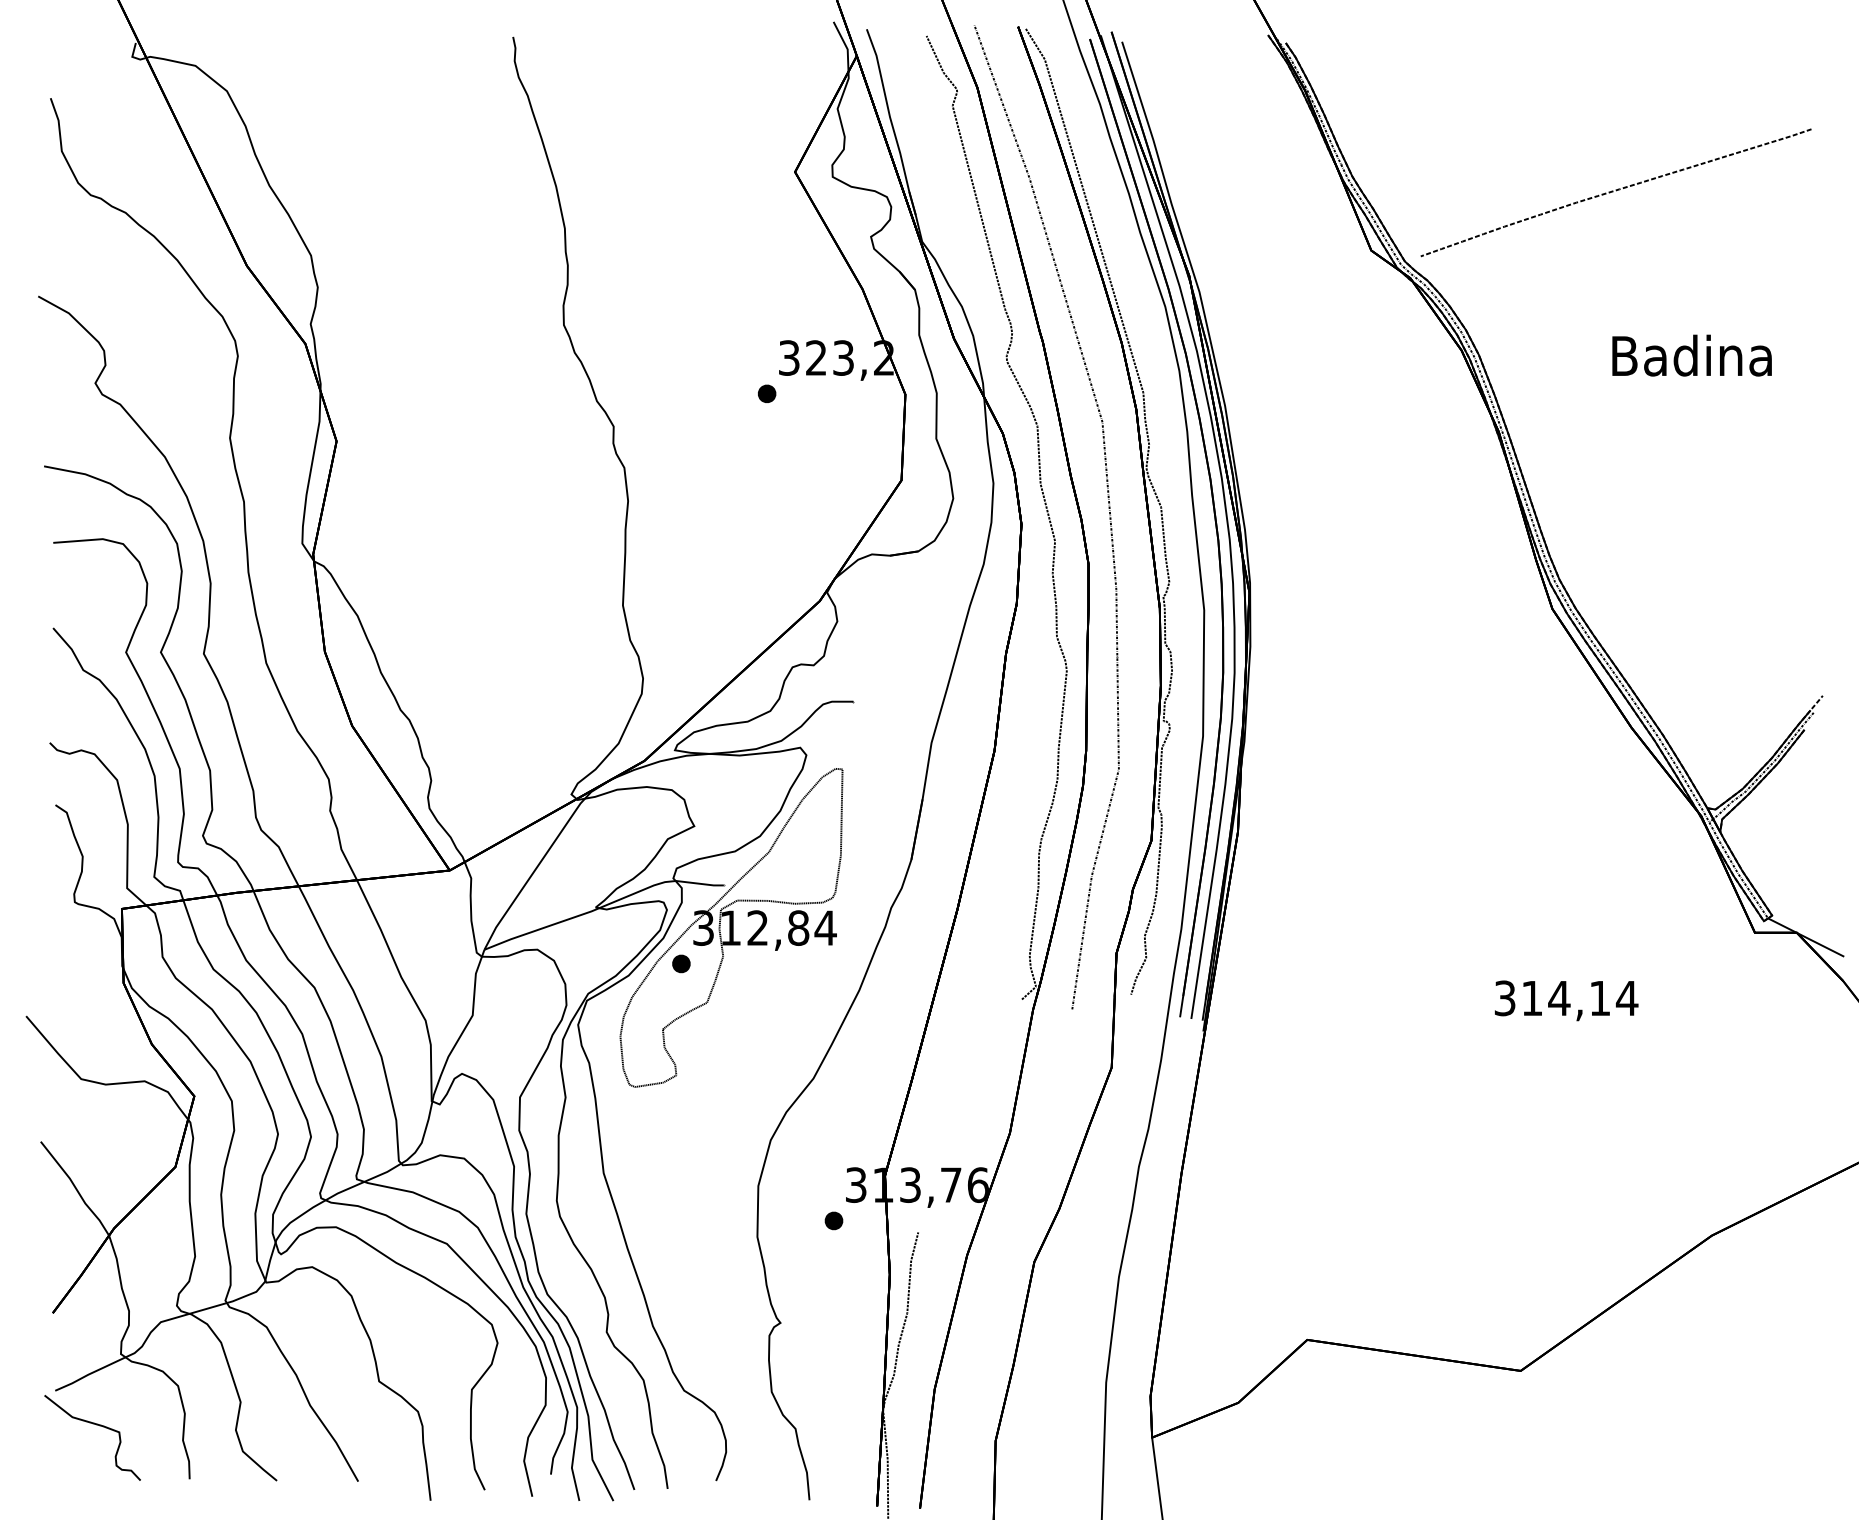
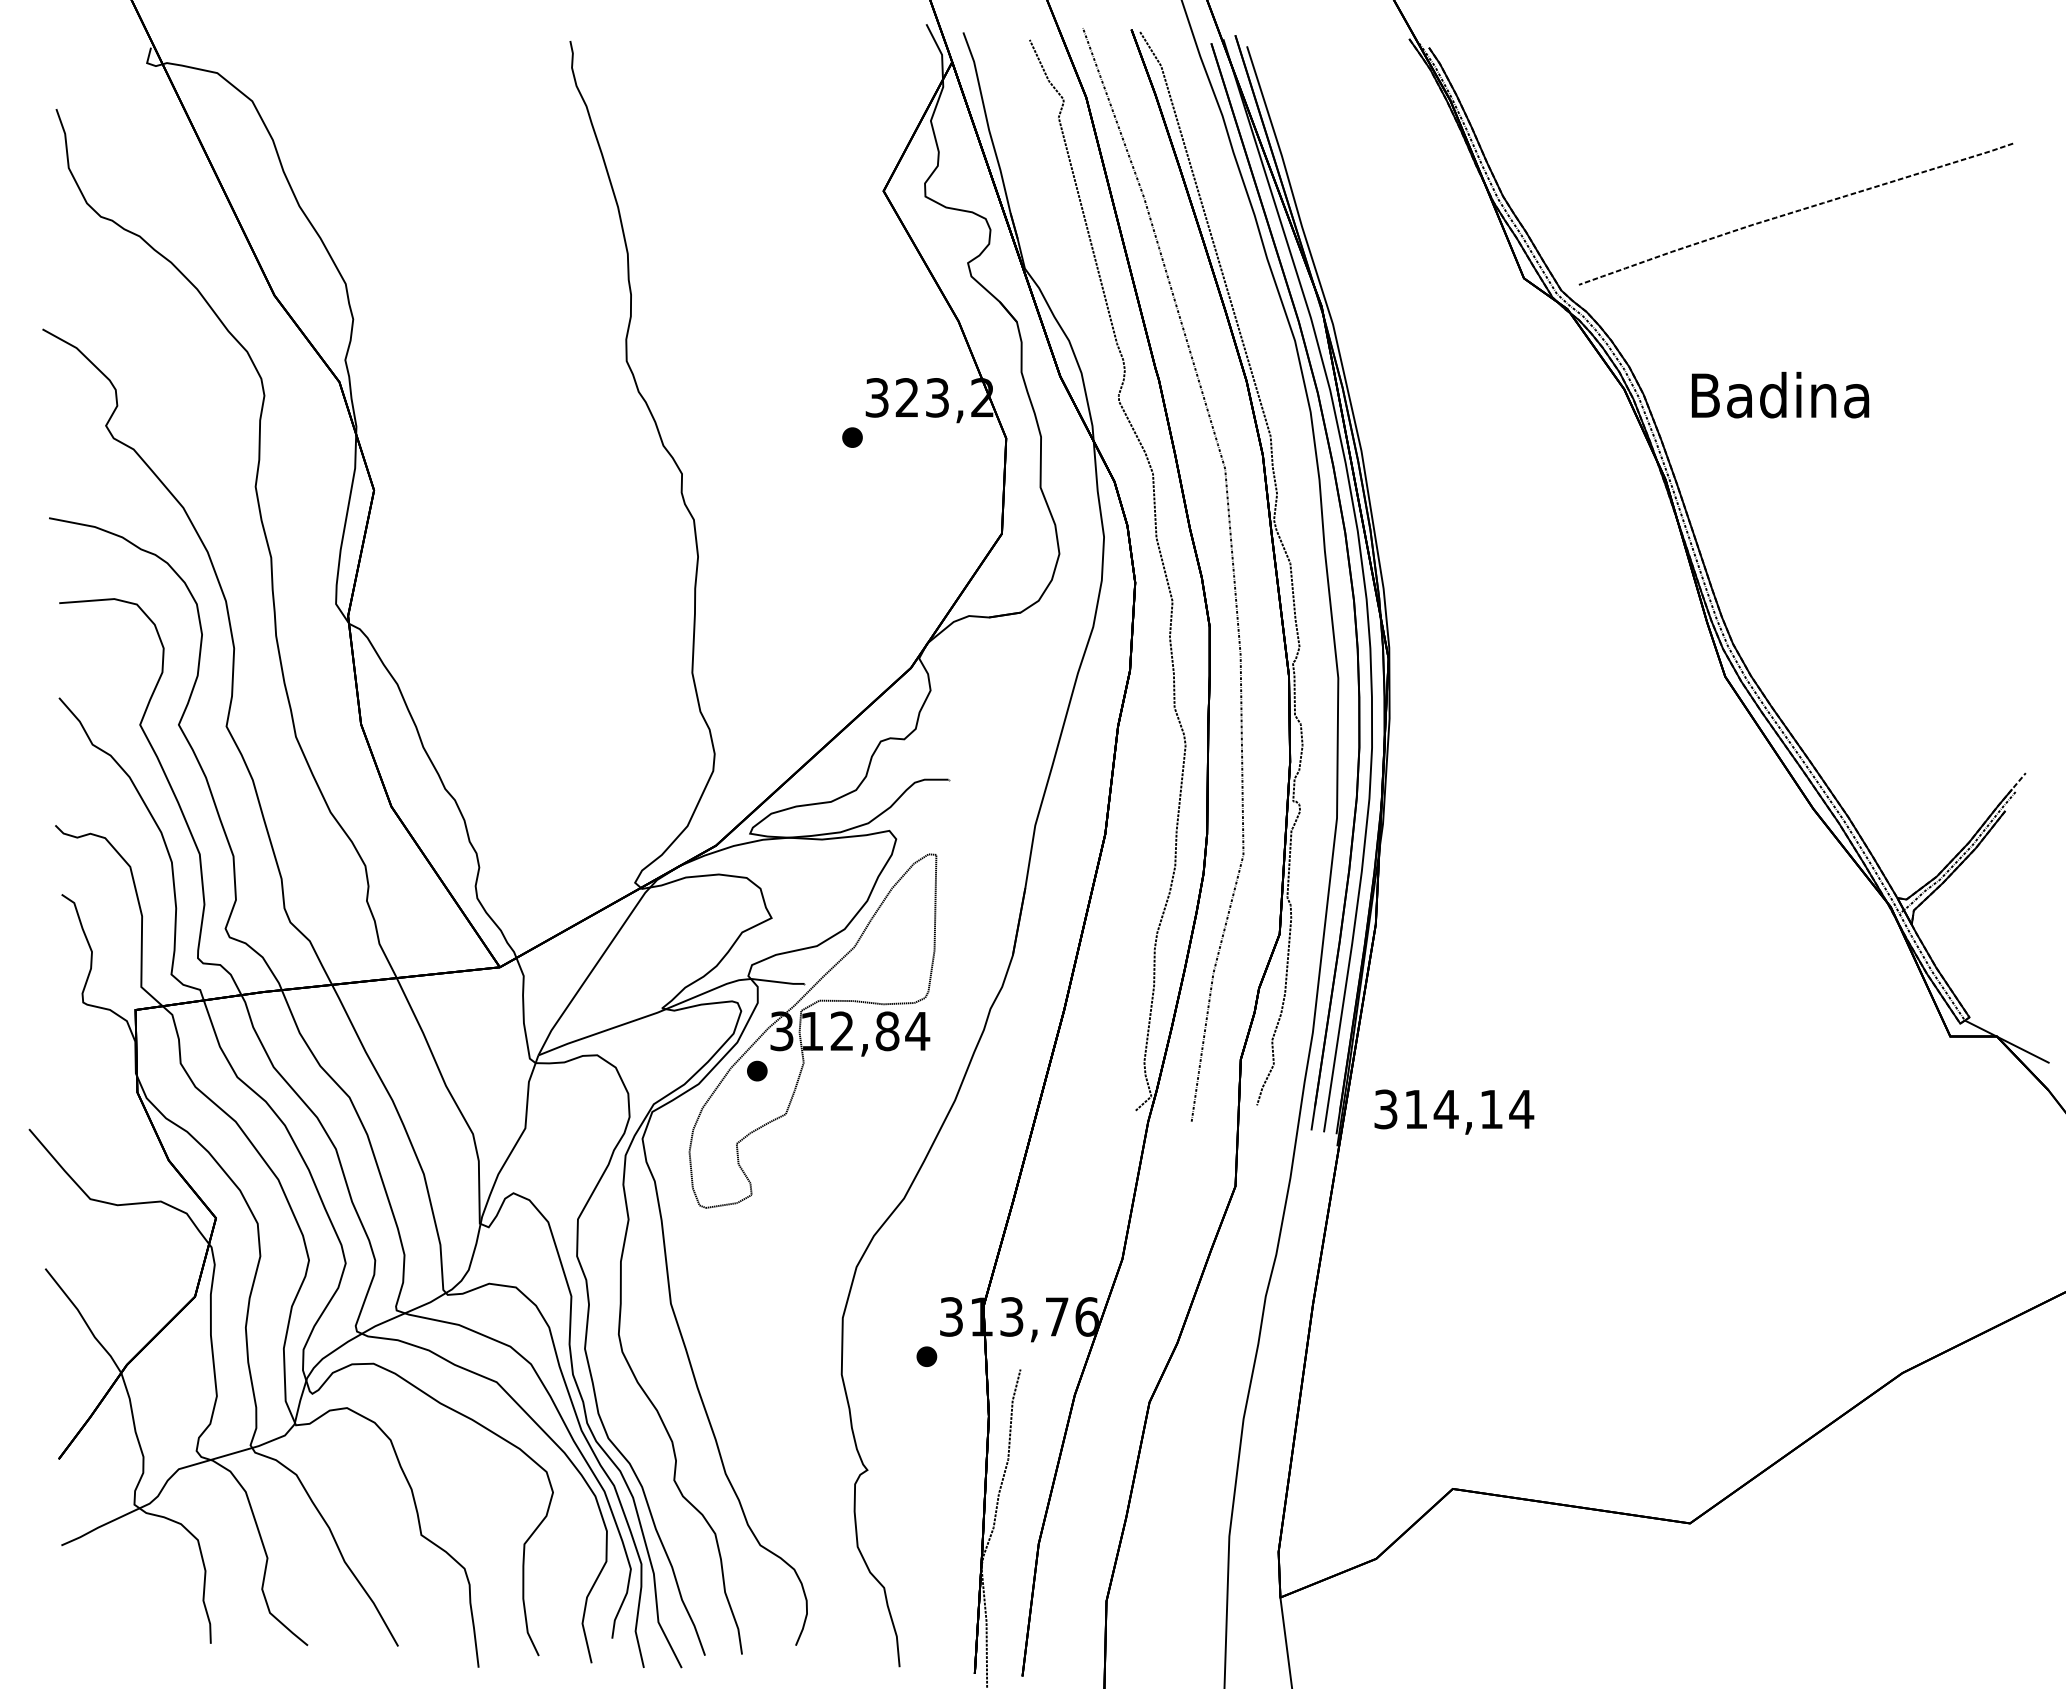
text: (1691, 355) -> (1779, 394), moved
text: (1566, 1000) -> (1454, 1111), moved
curve: (96, 1425) -> (107, 1584), removed

